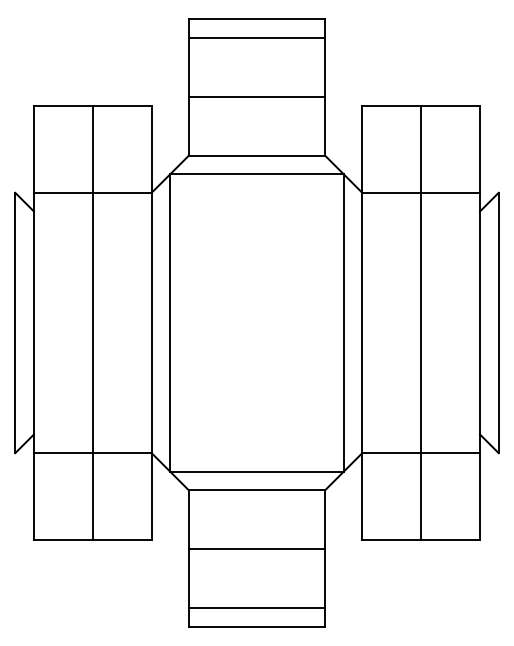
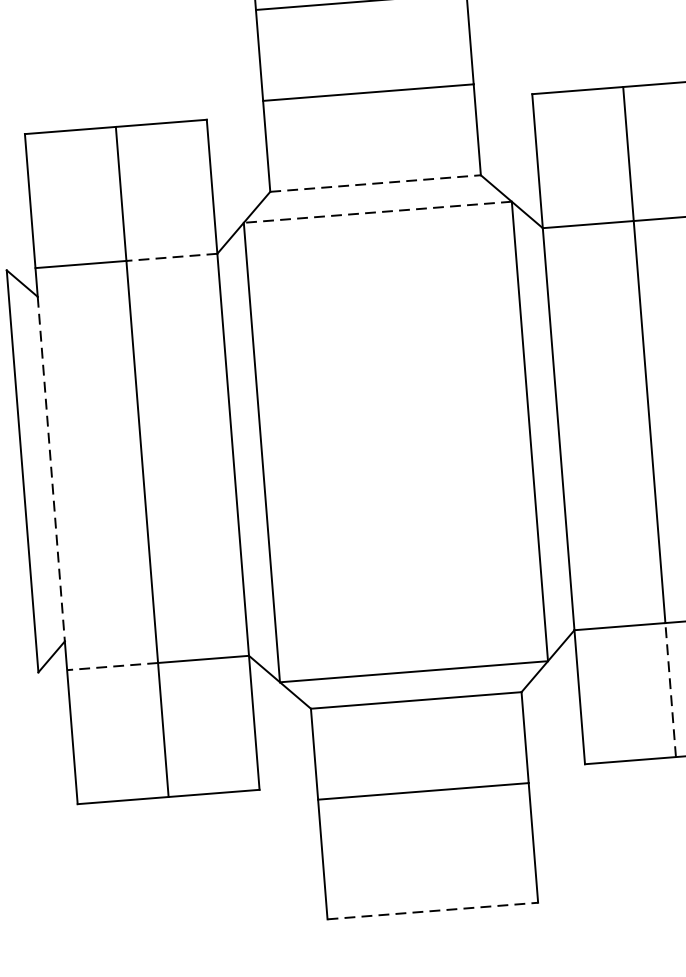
line: (257, 155) -> (376, 183), solid -> dashed
line: (257, 174) -> (378, 212), solid -> dashed
line: (121, 192) -> (170, 256), solid -> dashed
line: (33, 322) -> (50, 468), solid -> dashed
line: (62, 453) -> (111, 667), solid -> dashed
line: (421, 495) -> (671, 688), solid -> dashed
line: (256, 608) -> (429, 883), removed
line: (257, 626) -> (433, 910), solid -> dashed

